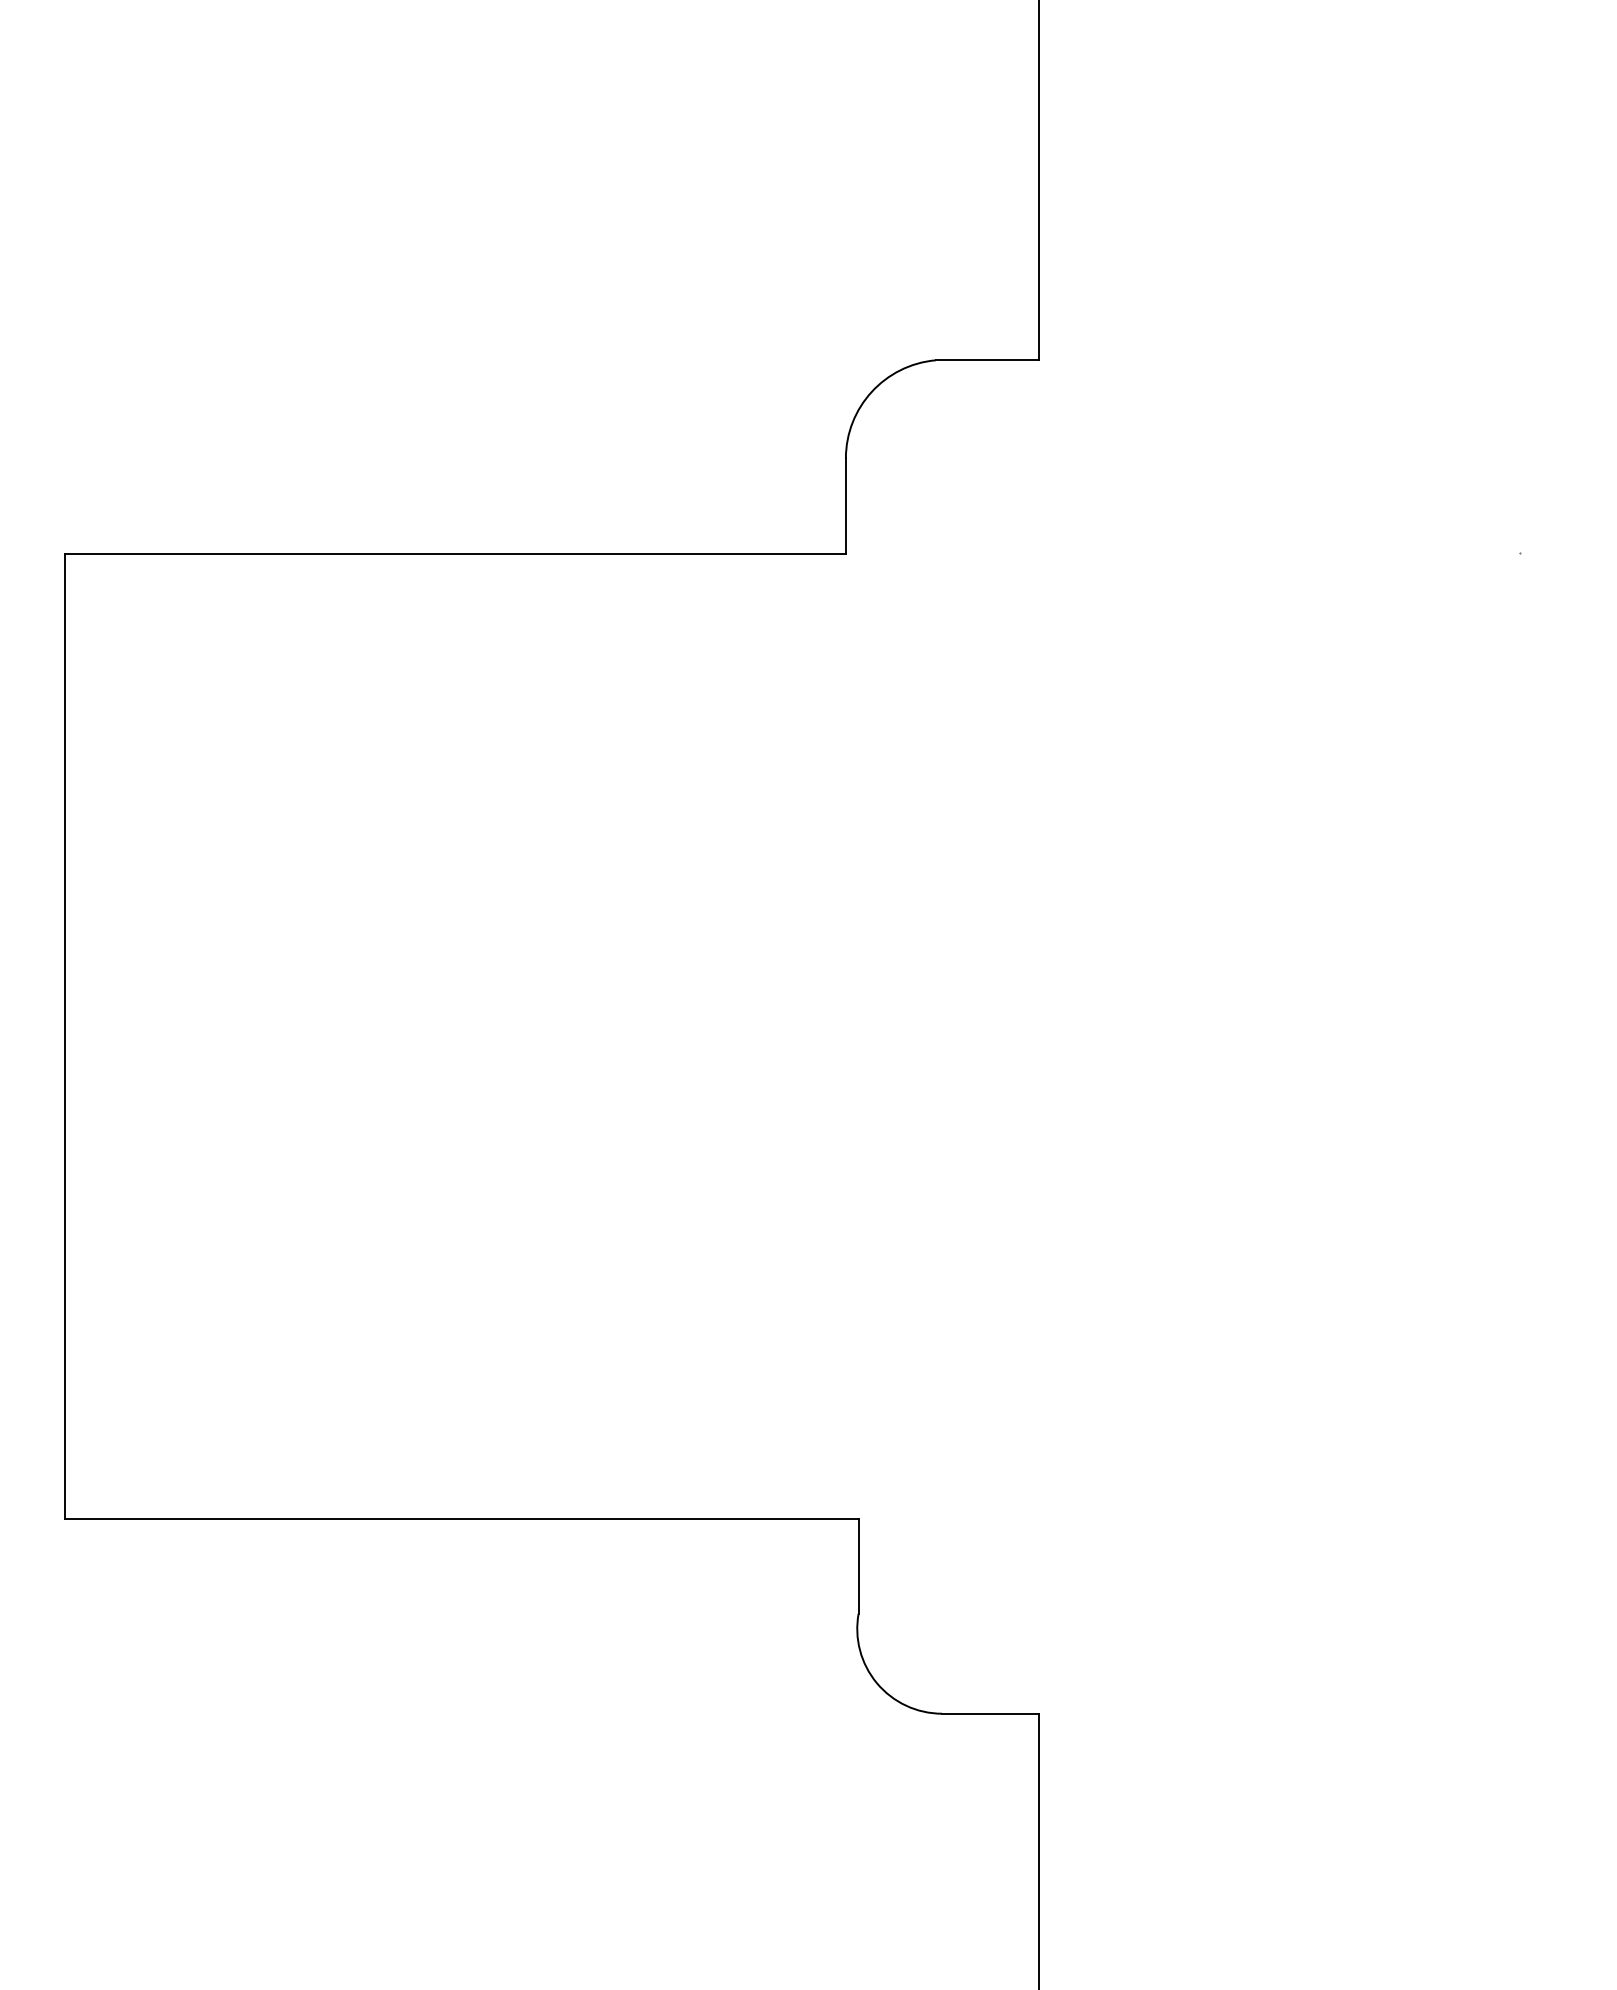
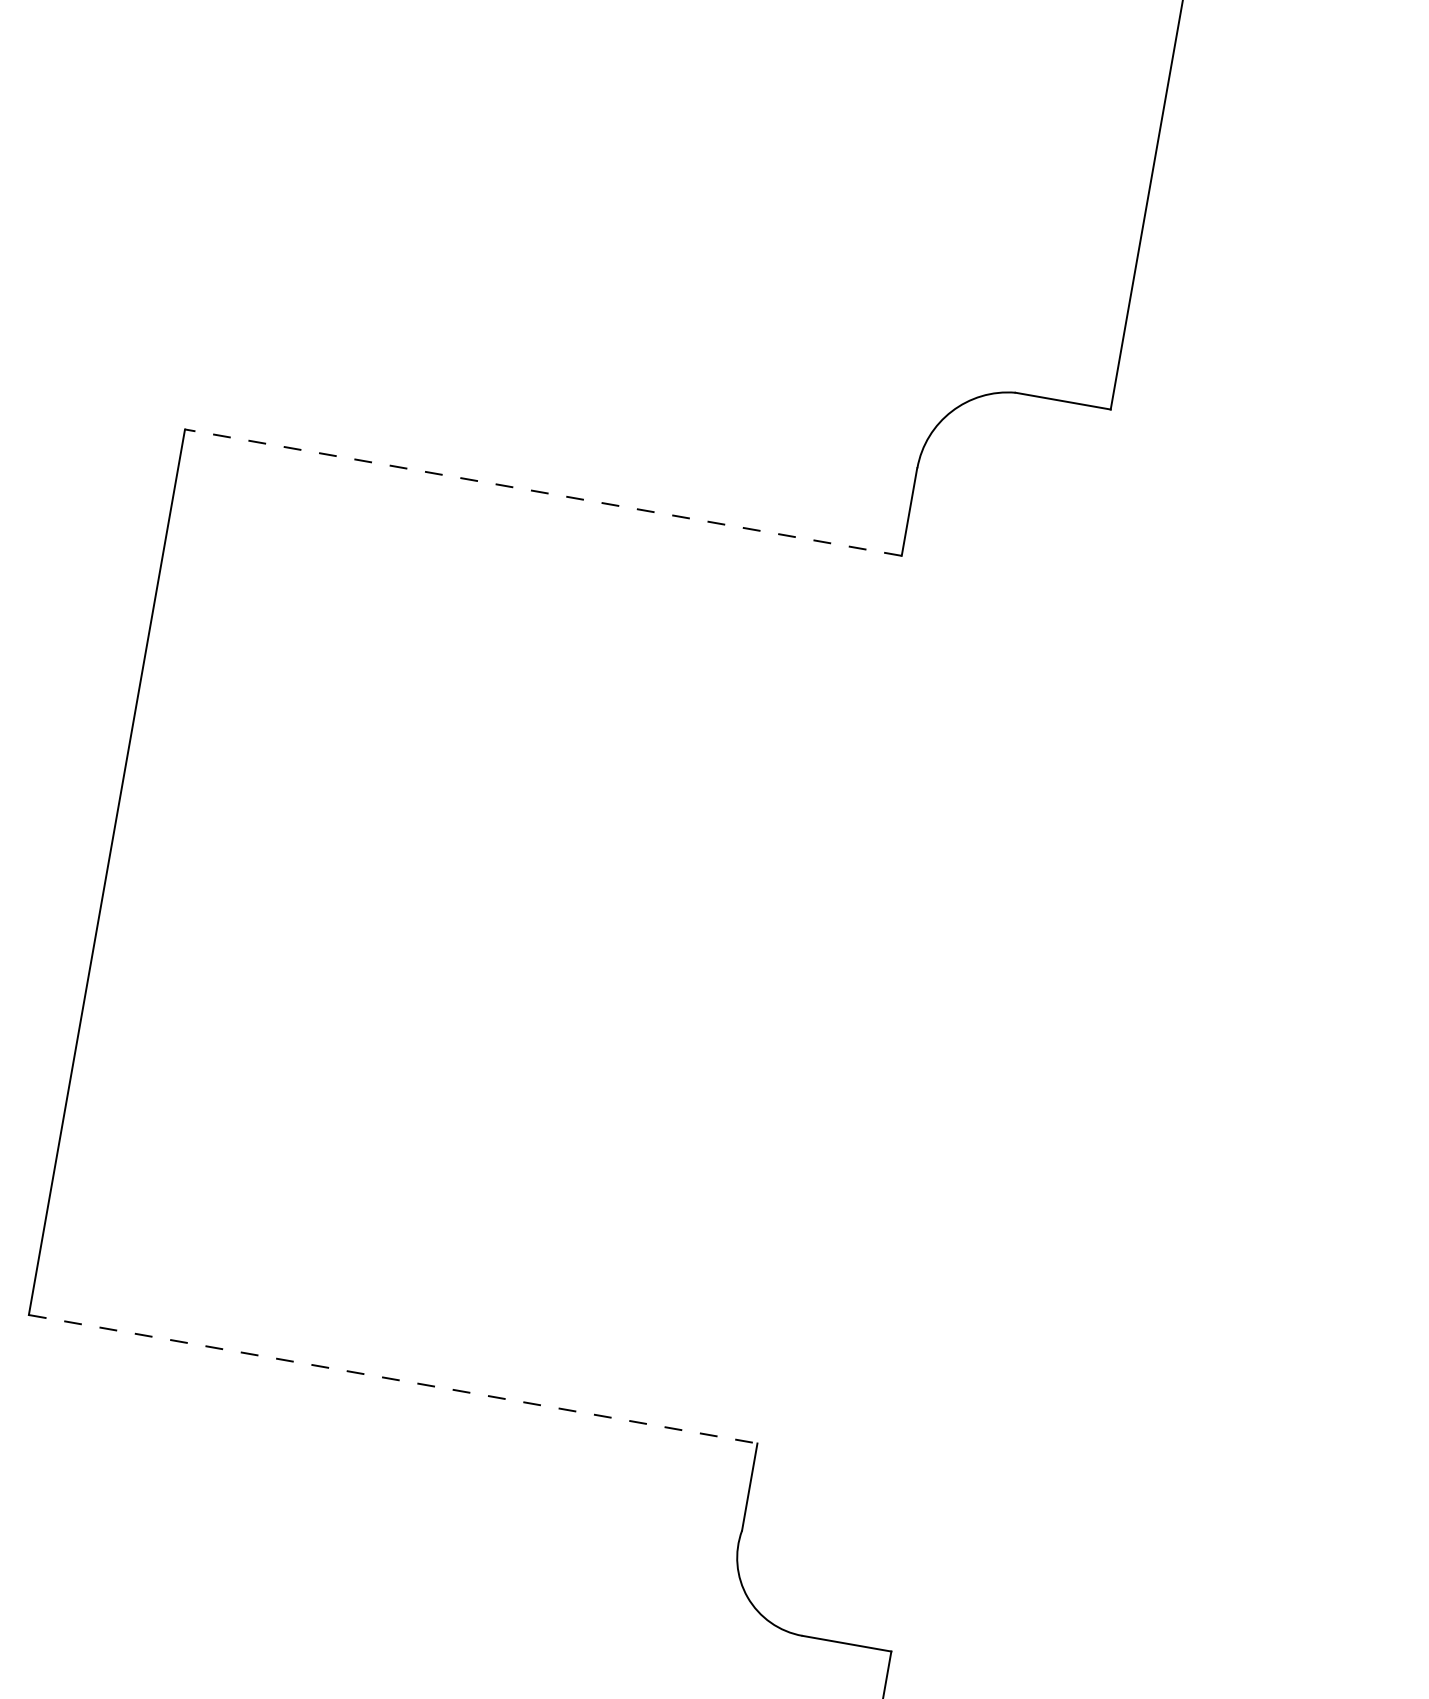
line: (454, 553) -> (542, 492), solid -> dashed
line: (461, 1518) -> (393, 1378), solid -> dashed

